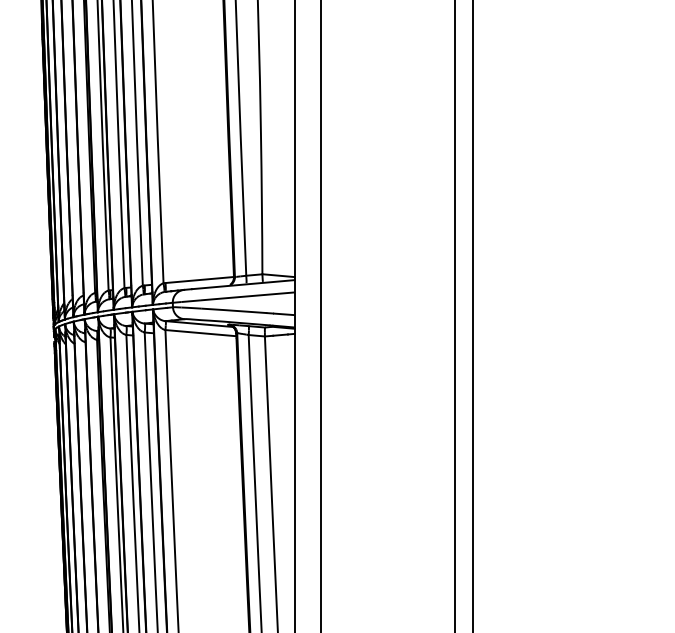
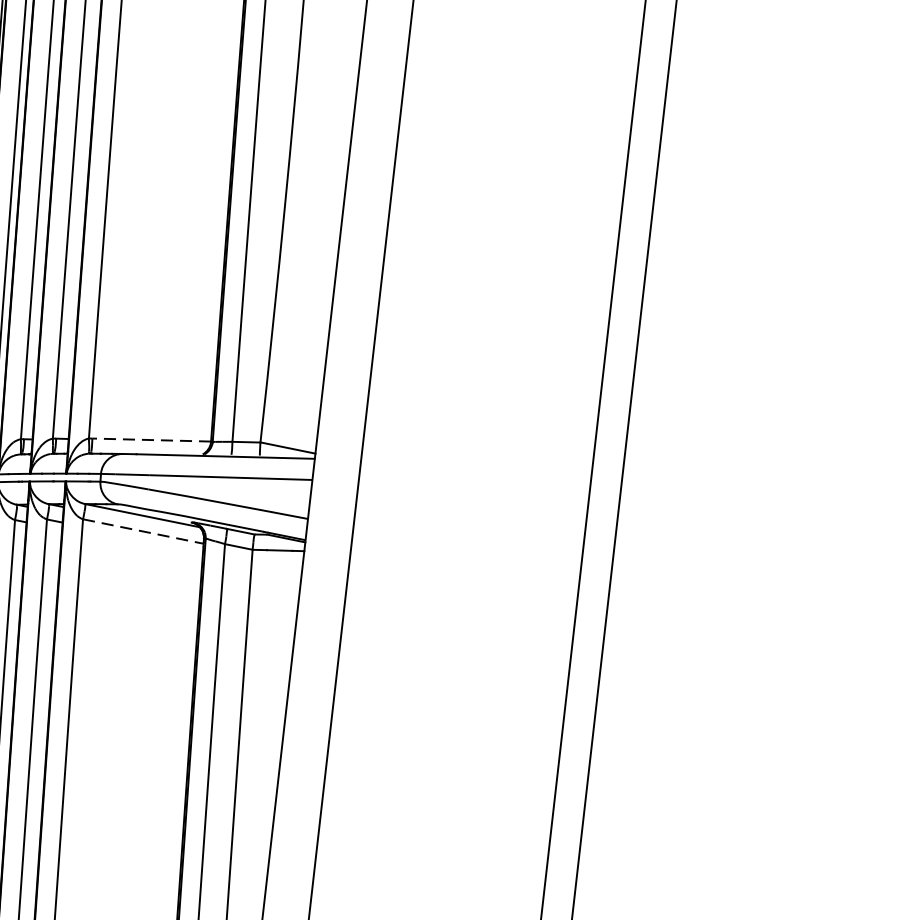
line: (199, 280) -> (151, 440), solid -> dashed
line: (201, 333) -> (144, 532), solid -> dashed

